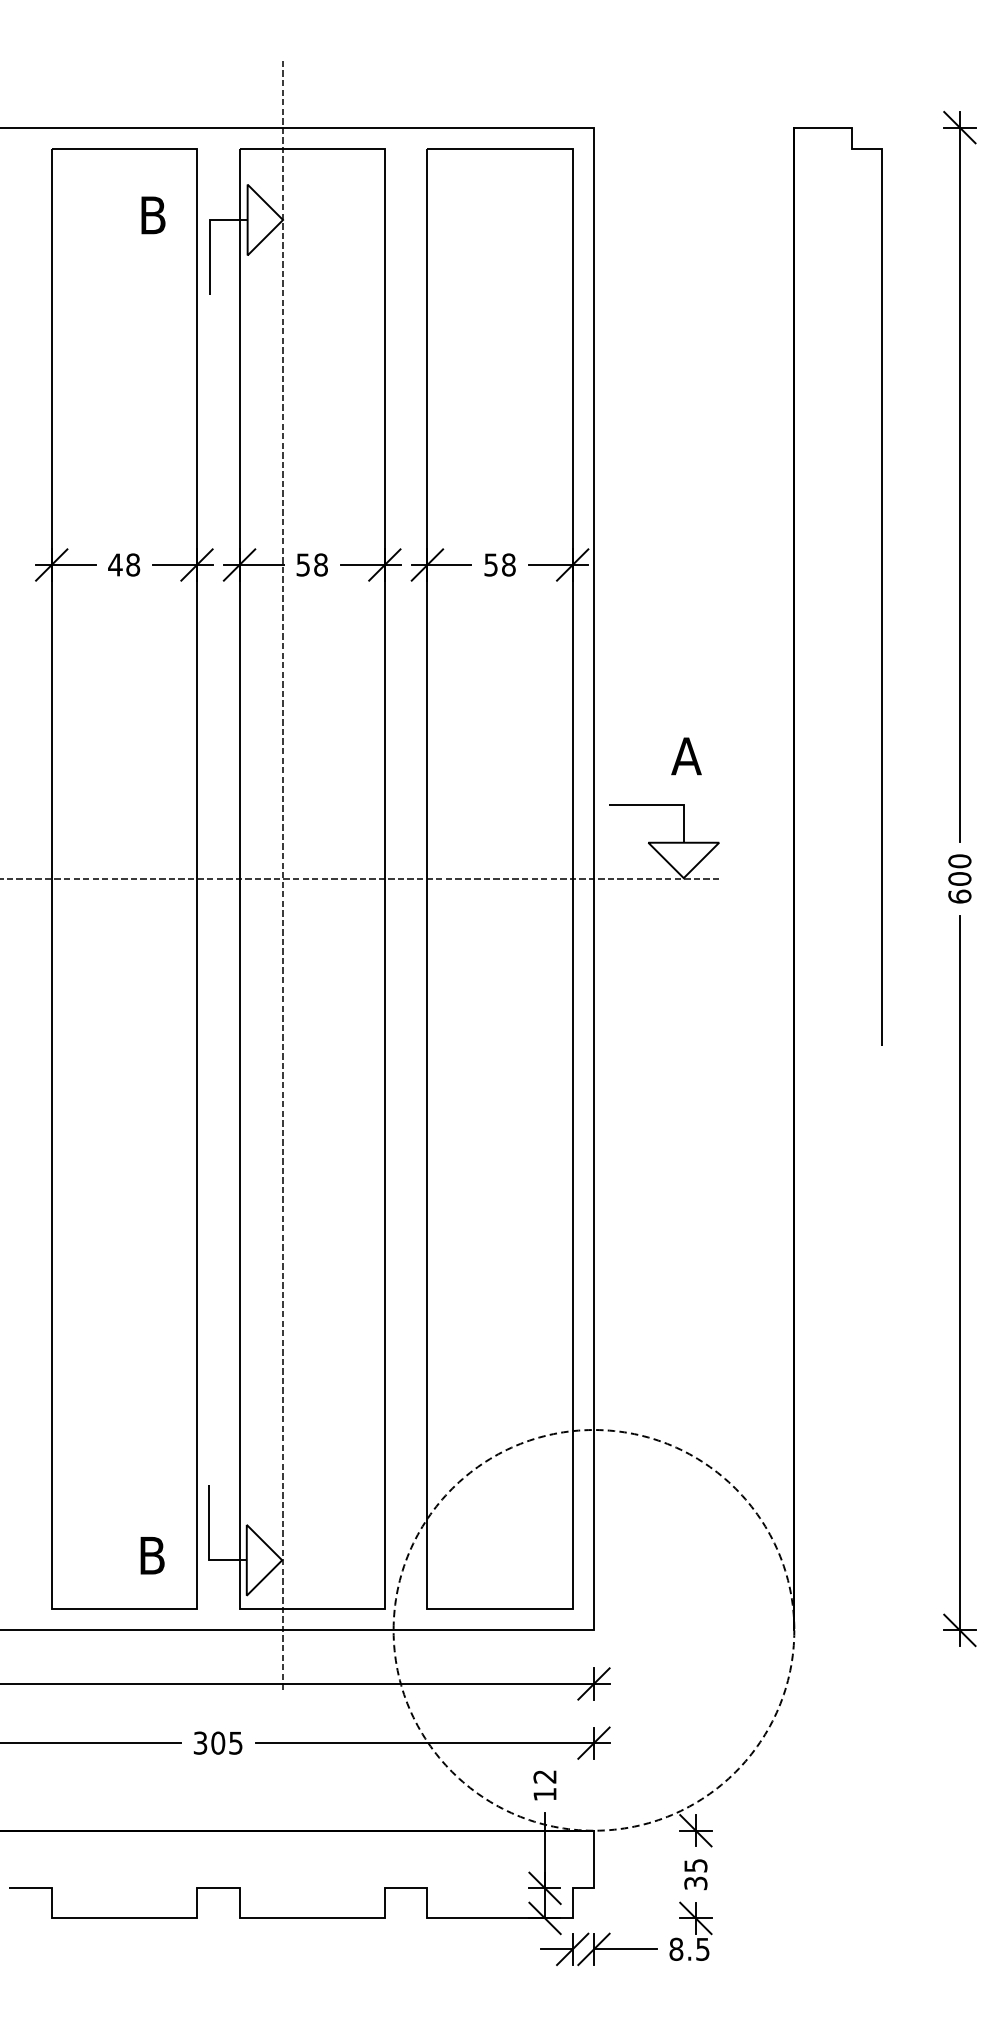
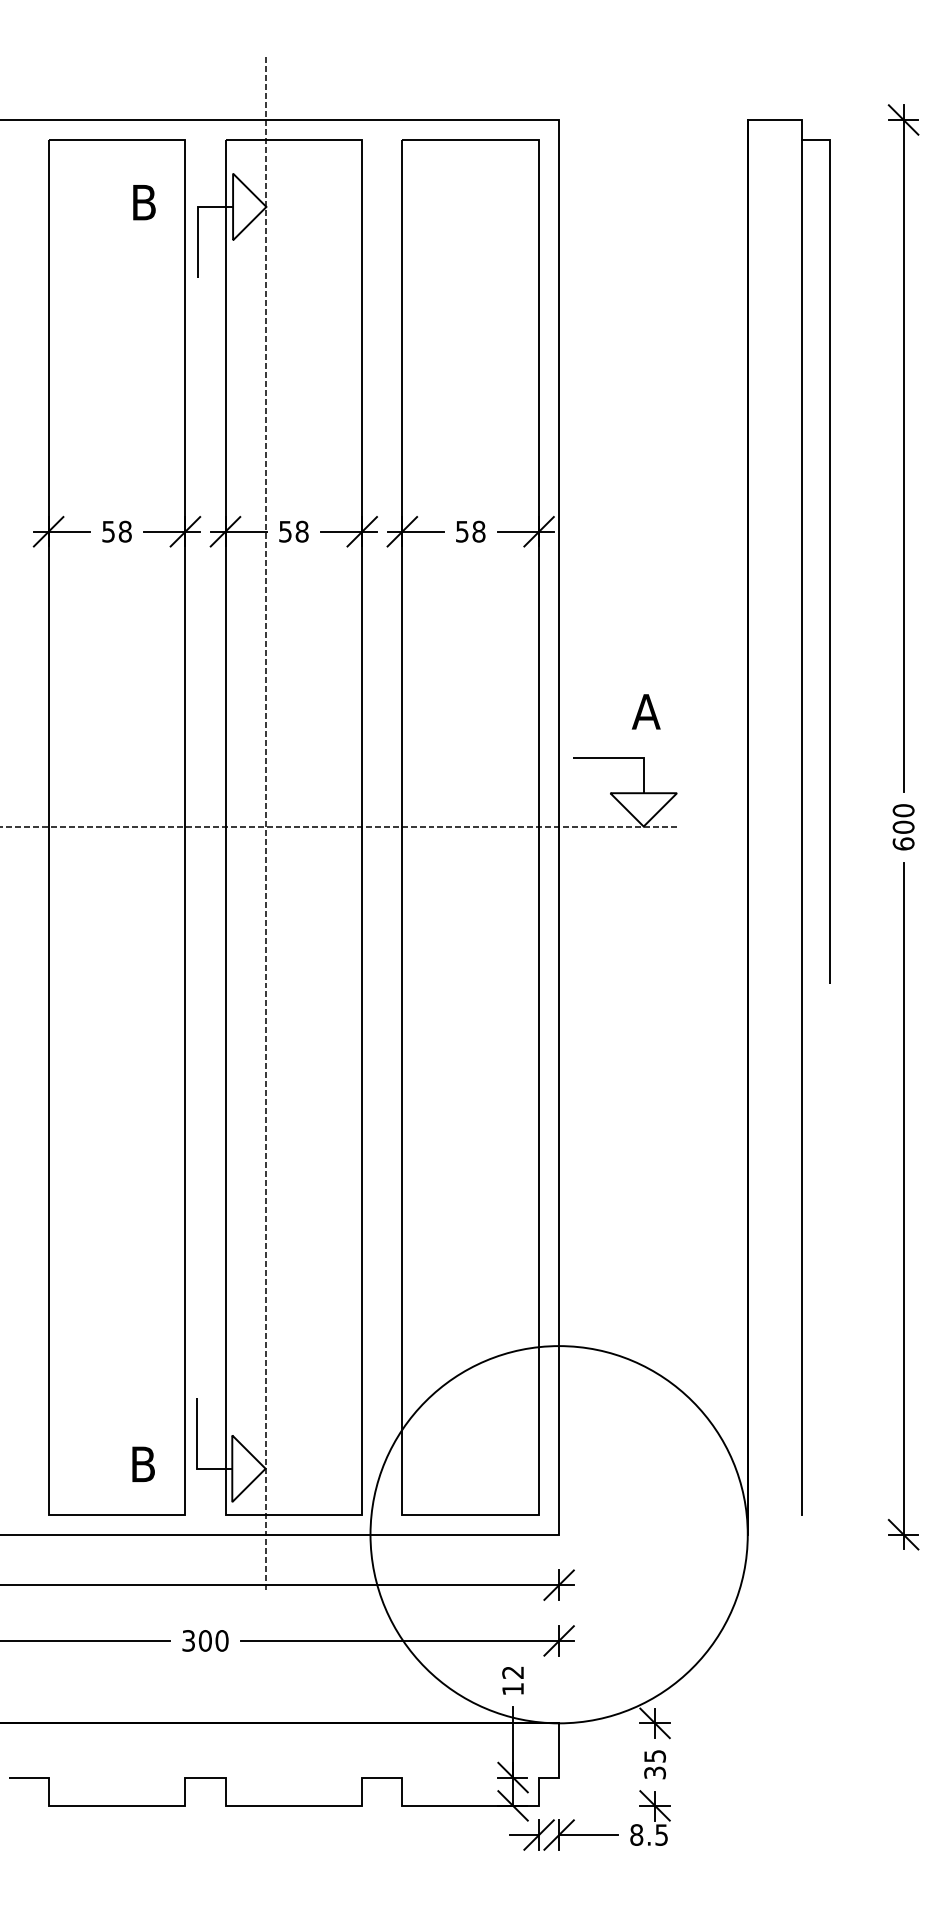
text: (115, 564) -> (108, 531), 48 -> 58
line: (852, 879) -> (802, 827), added
circle: (593, 1630) -> (558, 1534), dashed -> solid
text: (235, 1742) -> (221, 1640), 305 -> 300

